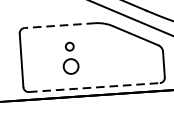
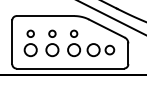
line: (59, 26) -> (45, 16), dashed -> solid
part: (118, 55) -> (91, 43), added
part: (43, 60) -> (30, 43), added
line: (94, 87) -> (70, 68), dashed -> solid

